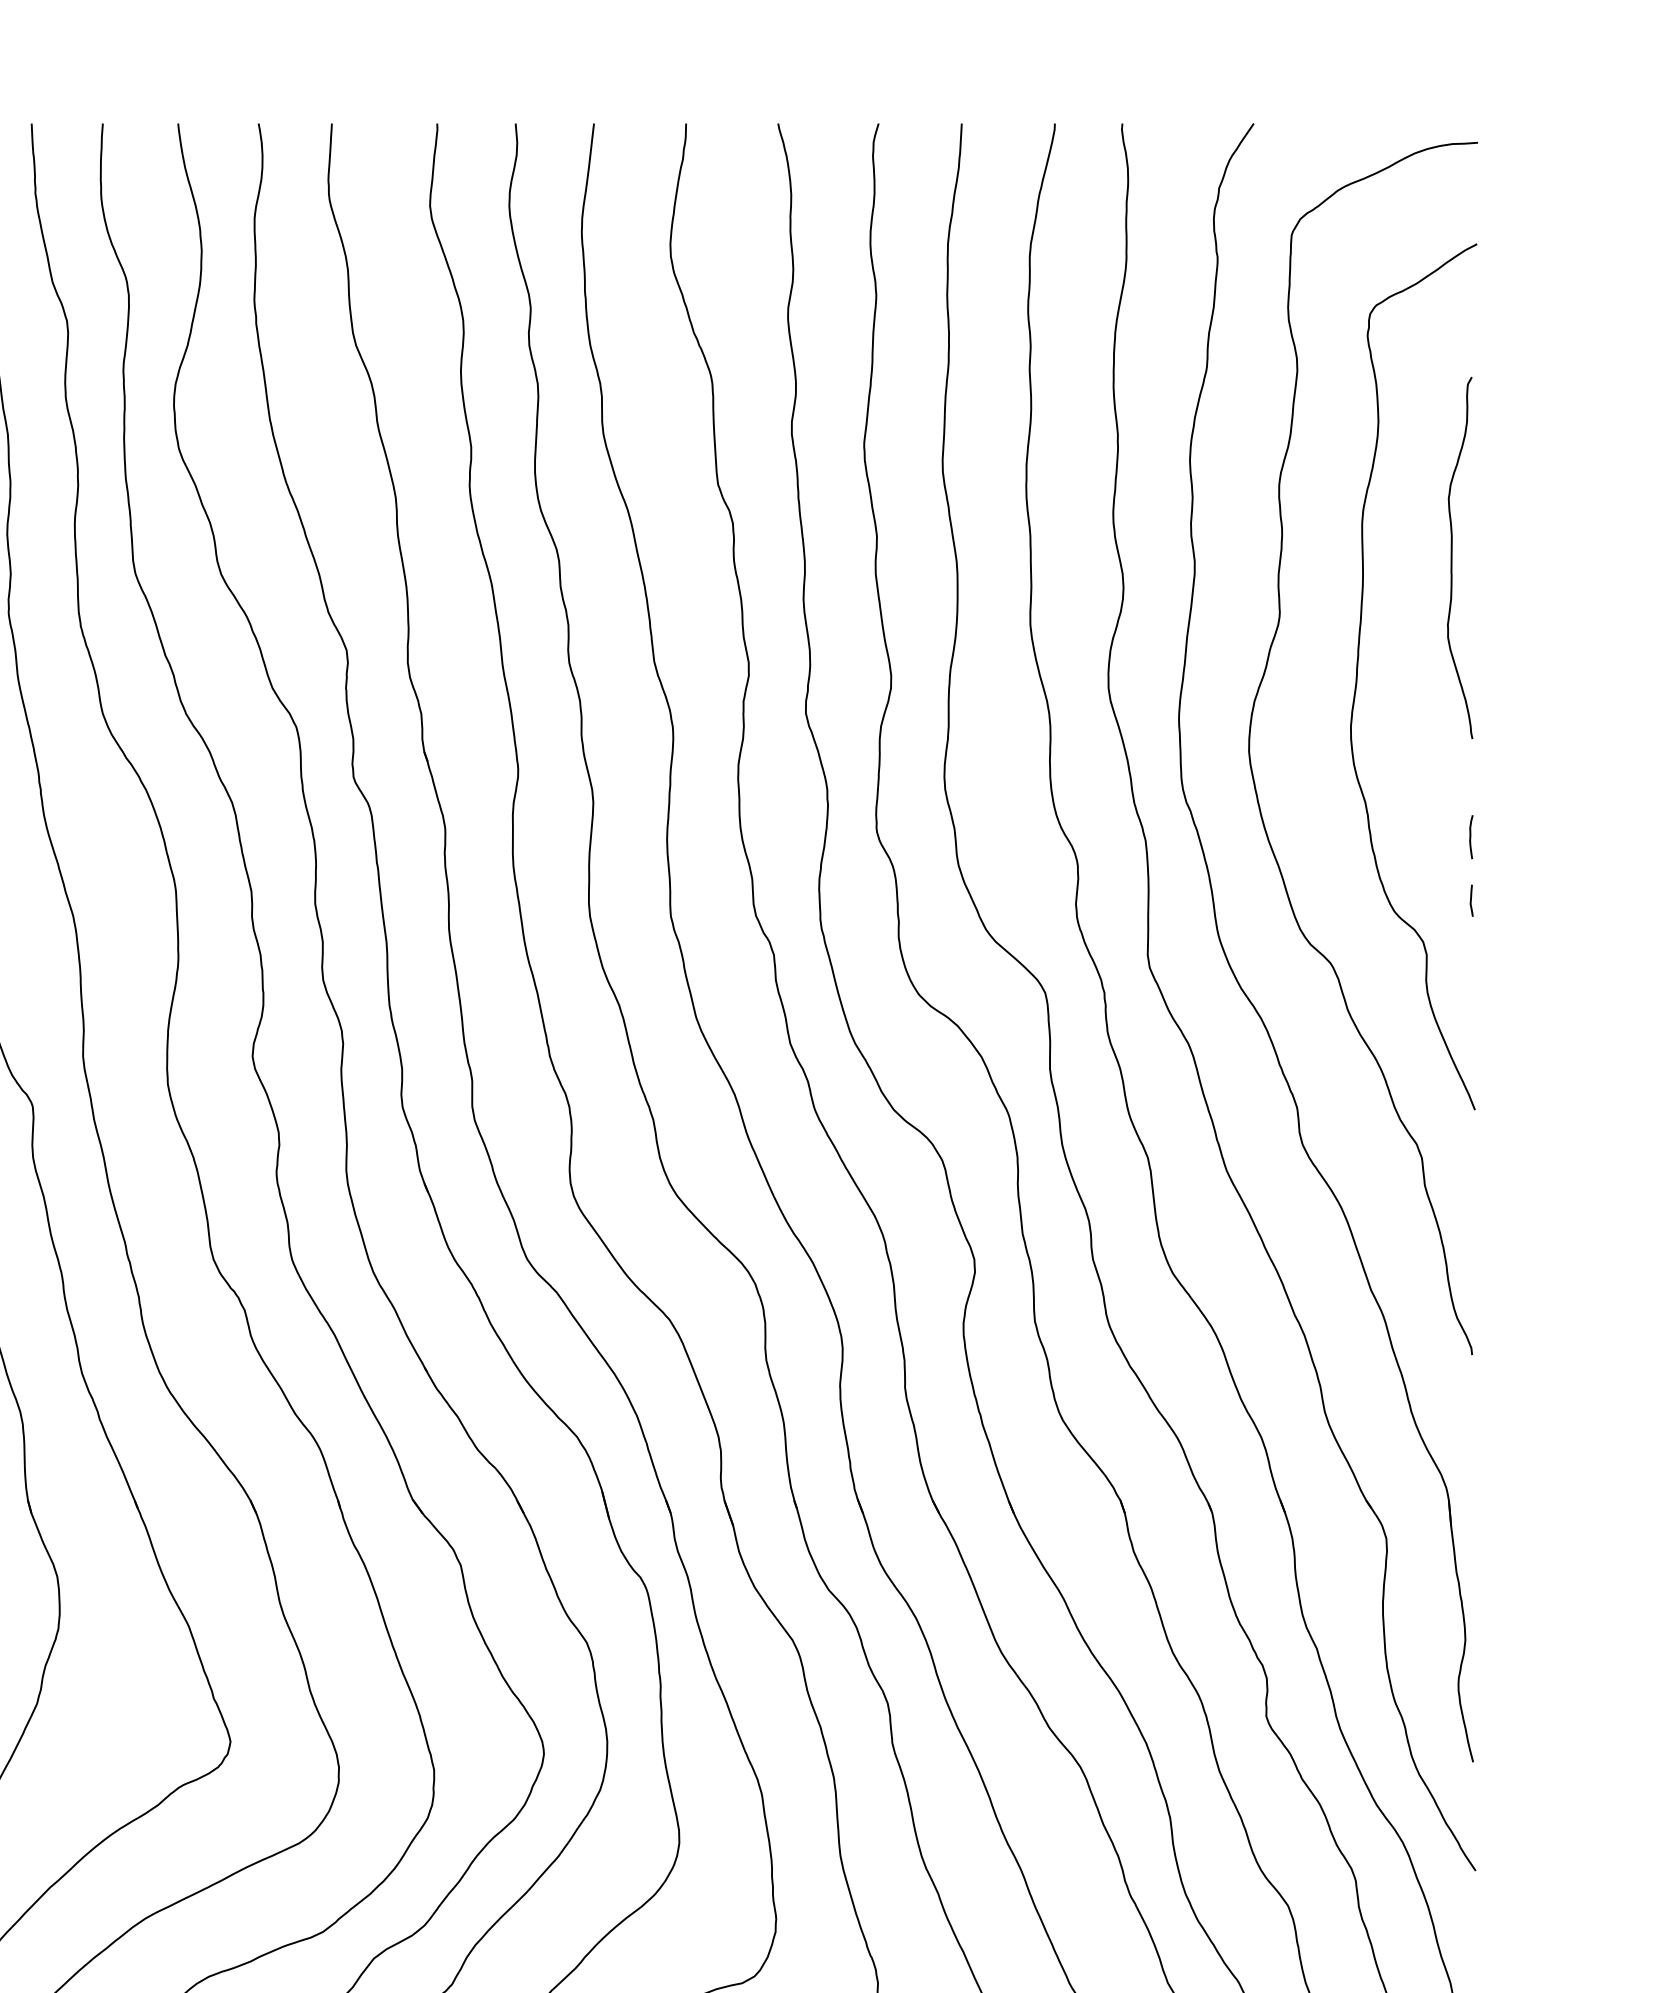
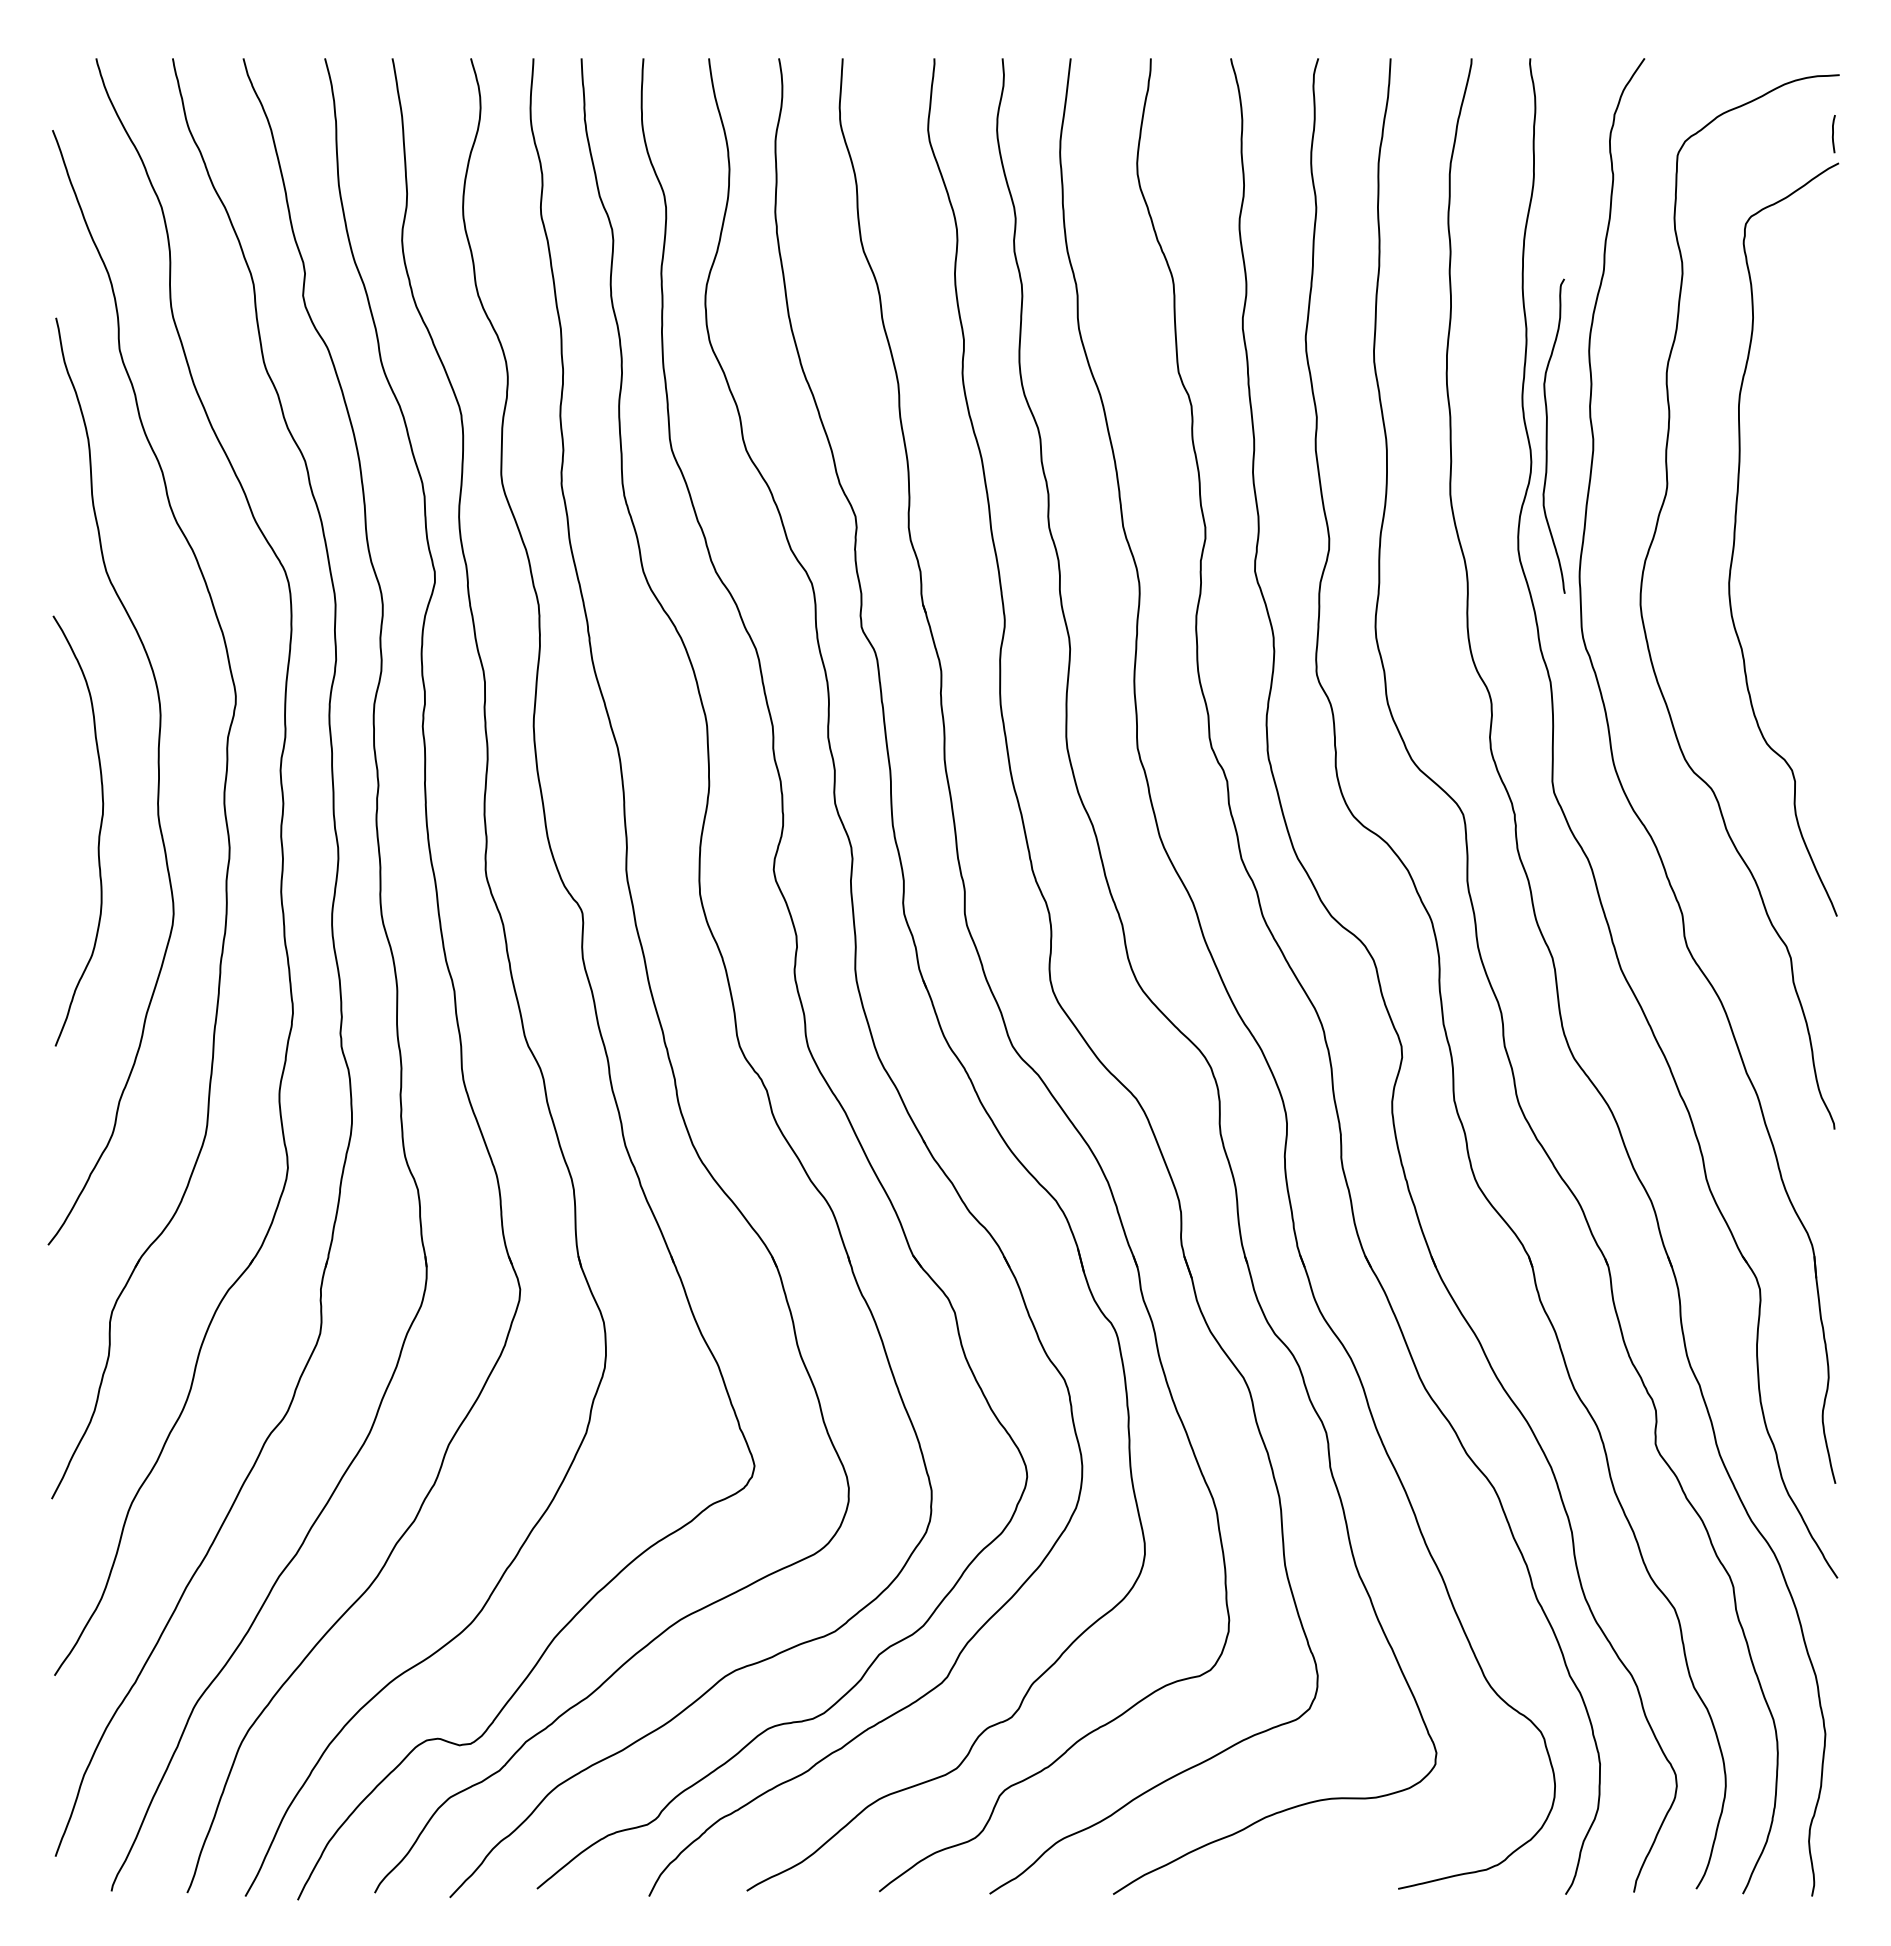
curve: (1452, 557) -> (1547, 435), moved
line: (1470, 837) -> (1833, 134), moved
line: (1470, 900) -> (1833, 734), removed

